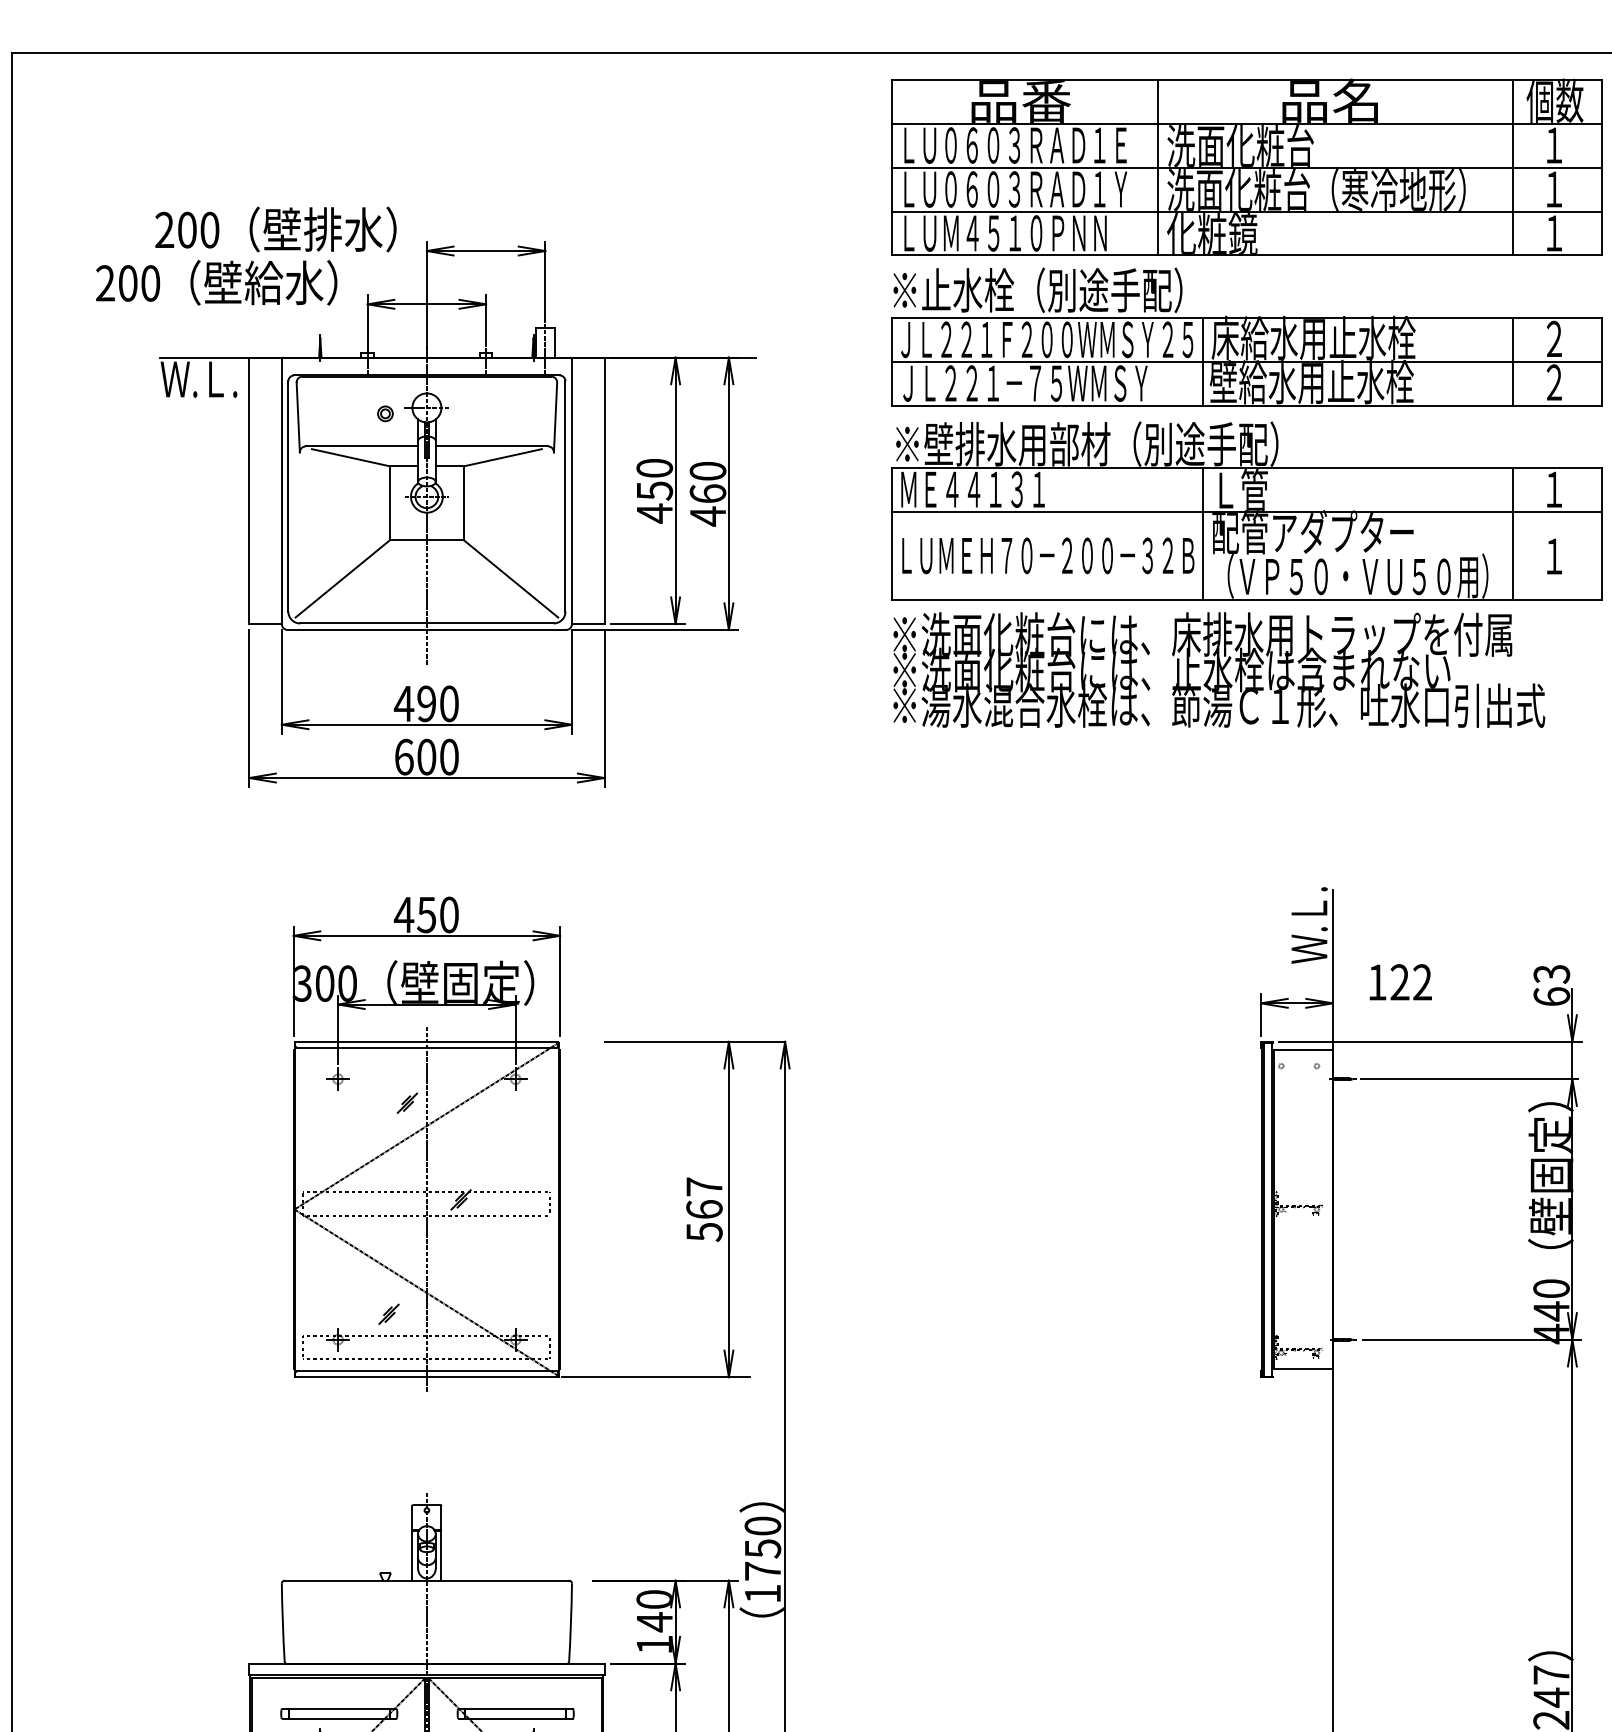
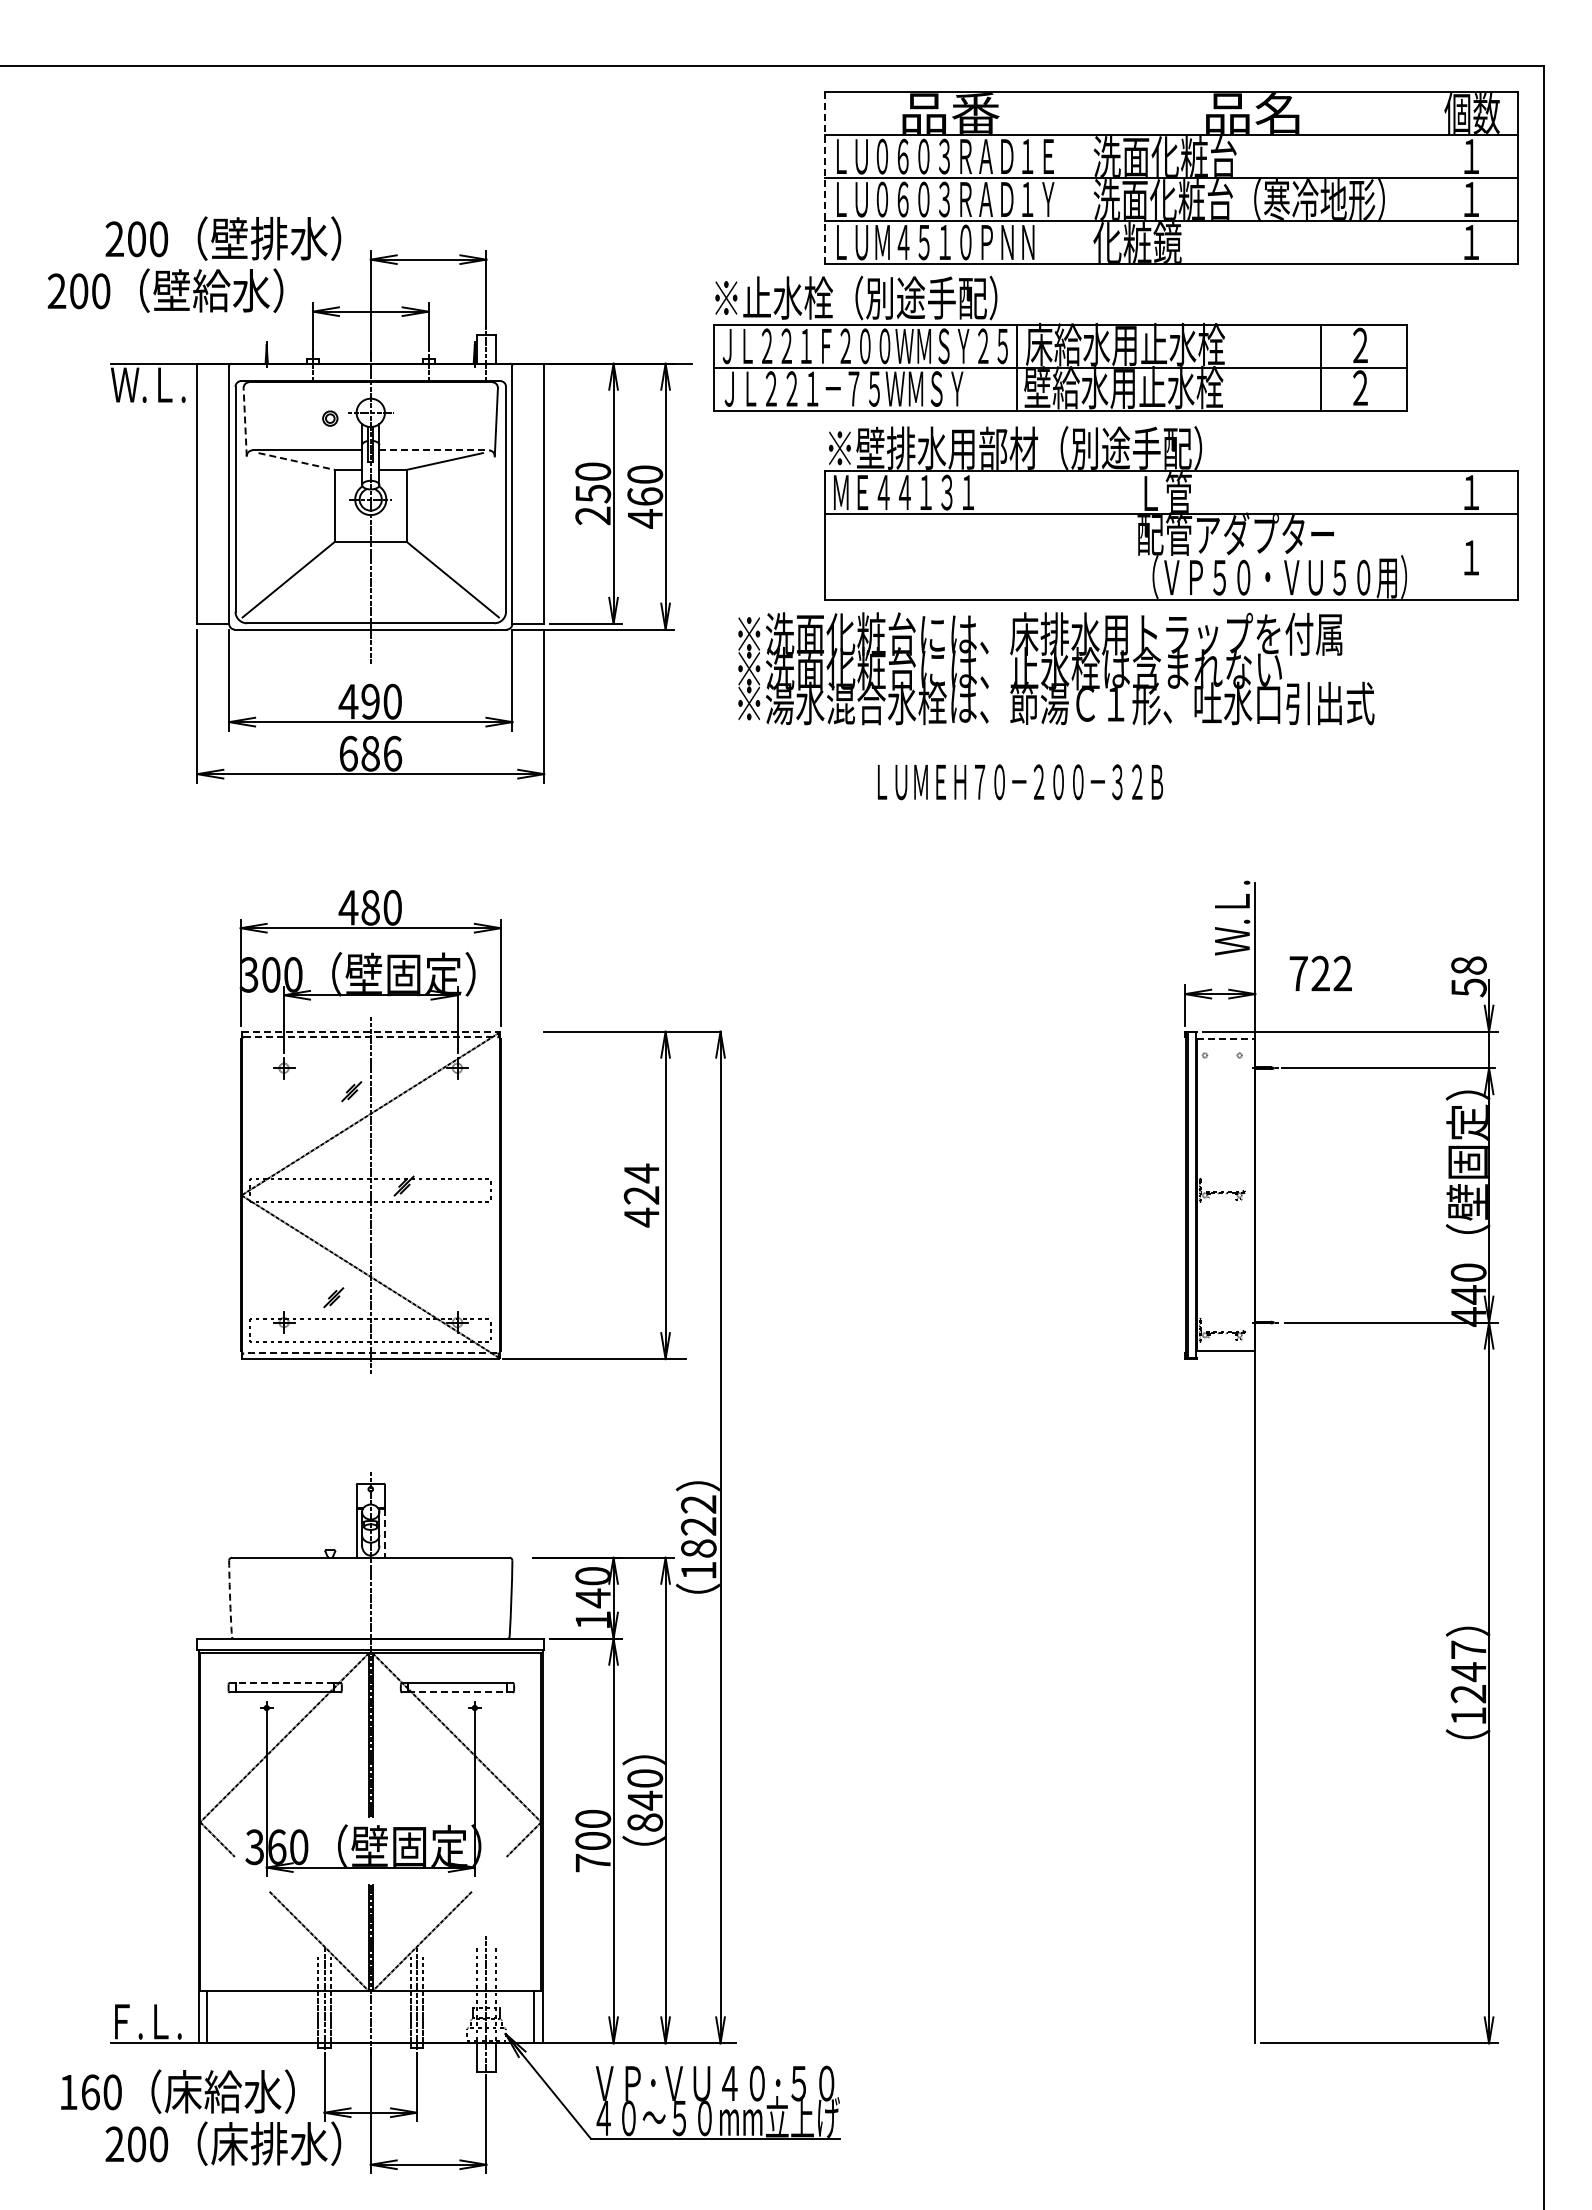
line: (891, 167) -> (824, 178), solid -> dashed
line: (1157, 167) -> (1084, 178), removed
line: (1513, 167) -> (1431, 178), removed
part: (1247, 336) -> (1060, 343), moved
line: (298, 416) -> (245, 421), solid -> dashed
line: (492, 446) -> (434, 450), solid -> dashed
line: (351, 457) -> (297, 461), solid -> dashed
text: (654, 513) -> (592, 515), 450 -> 250
line: (1203, 533) -> (1128, 535), removed
line: (1513, 533) -> (1431, 535), removed
text: (1048, 556) -> (1020, 782), moved
text: (1219, 669) -> (1056, 668), moved
text: (437, 756) -> (381, 753), 600 -> 686
text: (426, 914) -> (370, 907), 450 -> 480
text: (1377, 982) -> (1298, 973), 122 -> 722
text: (1551, 985) -> (1468, 976), 63 -> 58
line: (427, 1041) -> (371, 1031), solid -> dashed
line: (426, 1047) -> (370, 1037), solid -> dashed
line: (1303, 1049) -> (1226, 1039), solid -> dashed
text: (704, 1209) -> (641, 1195), 567 -> 424
line: (426, 1371) -> (370, 1353), solid -> dashed
text: (762, 1548) -> (698, 1526), 1750 -> 1822
line: (440, 1555) -> (384, 1533), solid -> dashed
arc: (283, 1622) -> (230, 1598), solid -> dashed
line: (338, 1709) -> (284, 1683), solid -> dashed
line: (515, 1718) -> (457, 1692), solid -> dashed

